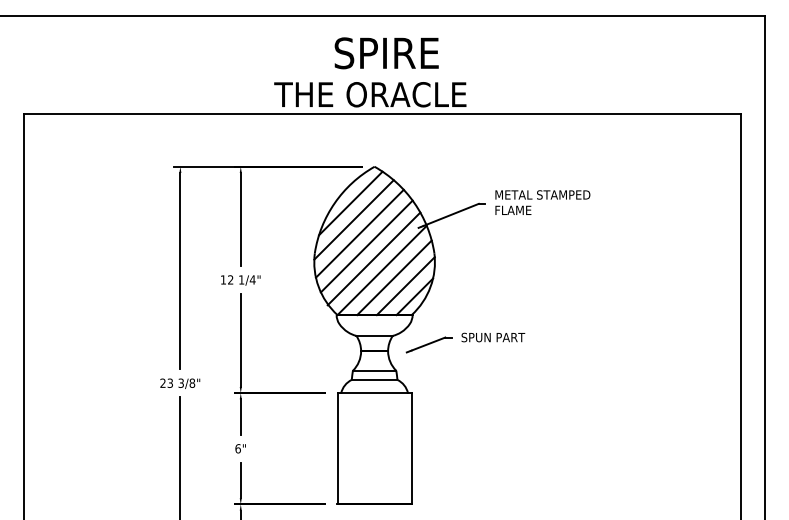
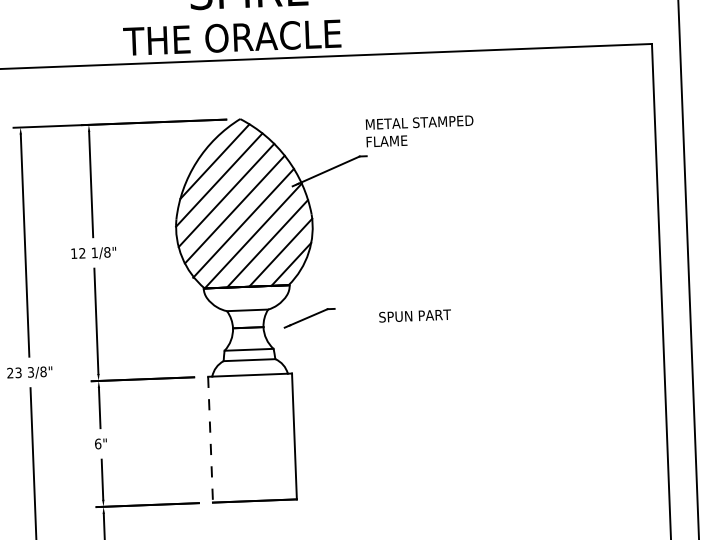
text: (542, 202) -> (419, 131), moved
text: (252, 279) -> (107, 251), 1/4" -> 1/8"
text: (493, 337) -> (415, 315), moved
line: (337, 448) -> (210, 439), solid -> dashed

